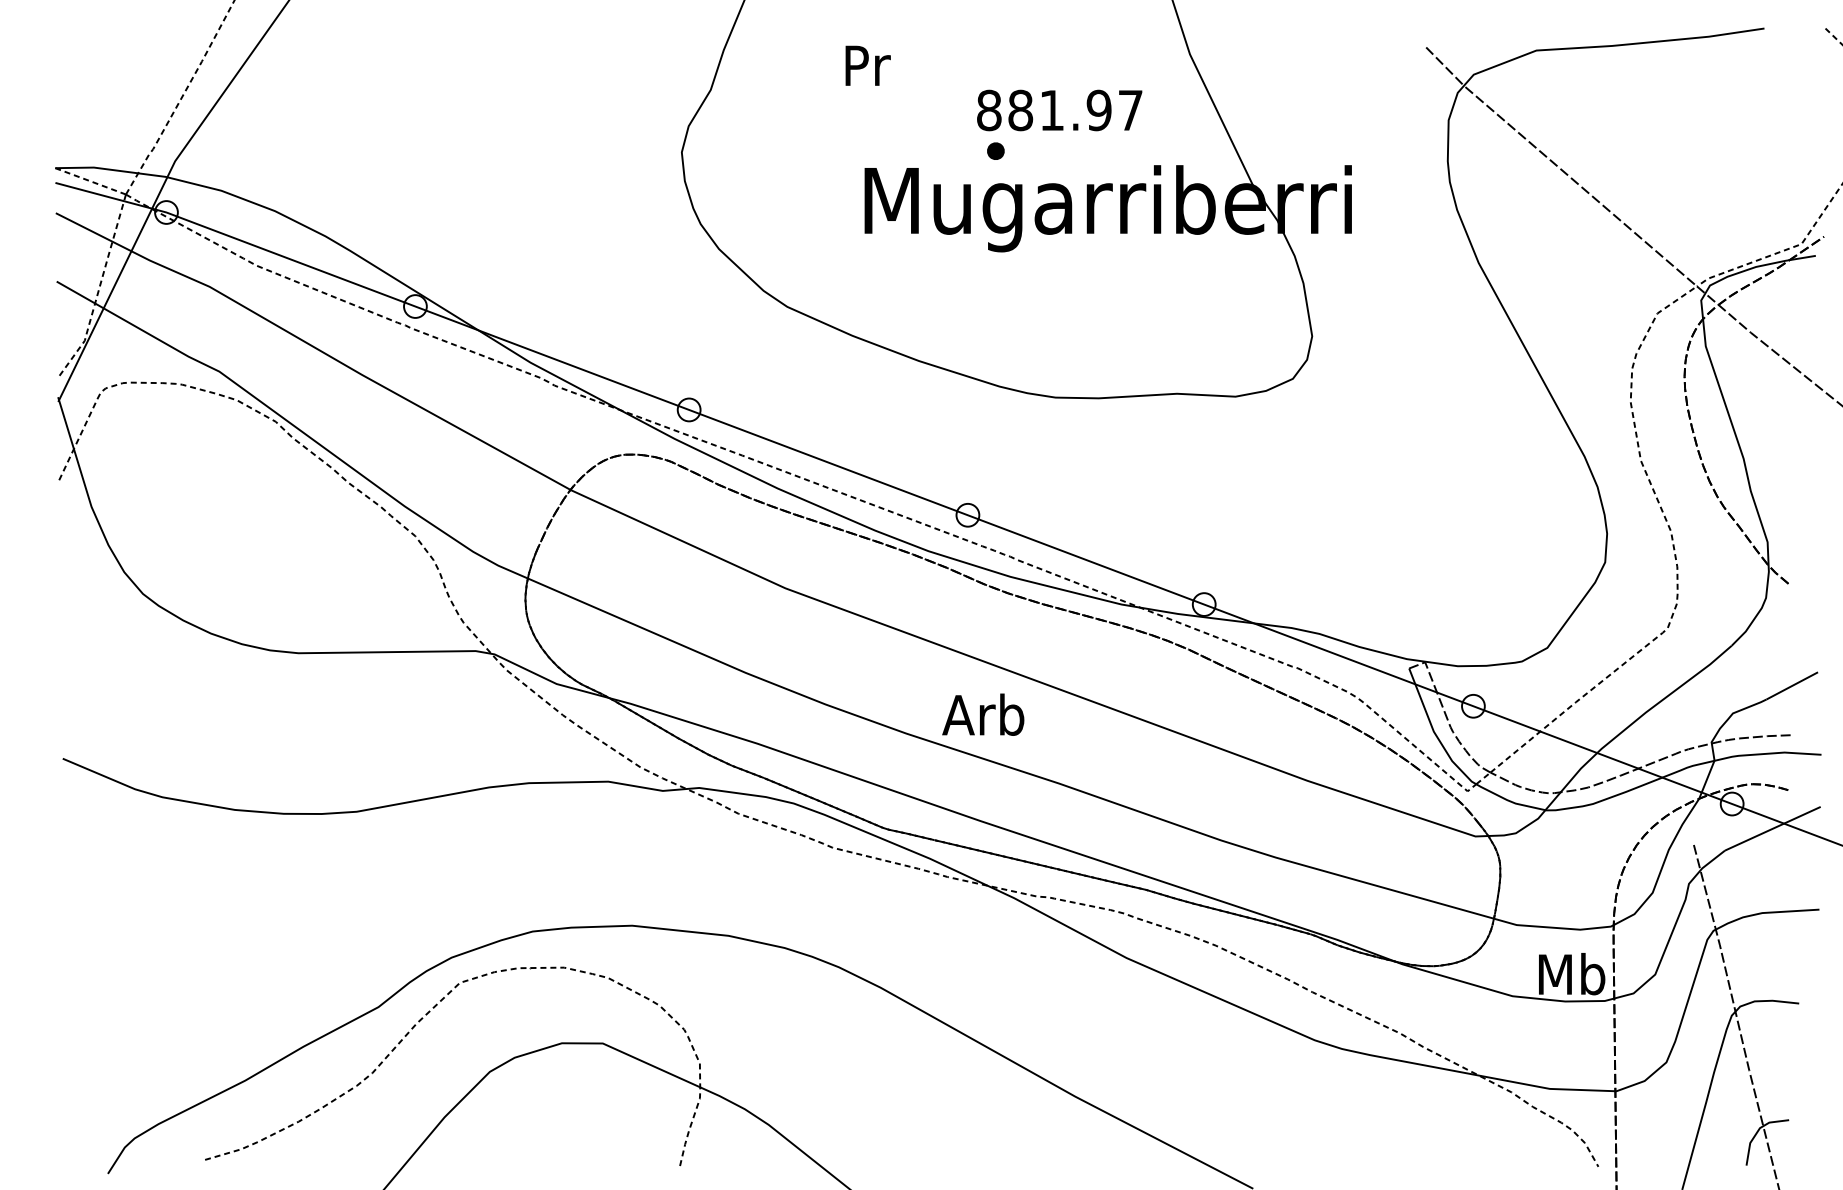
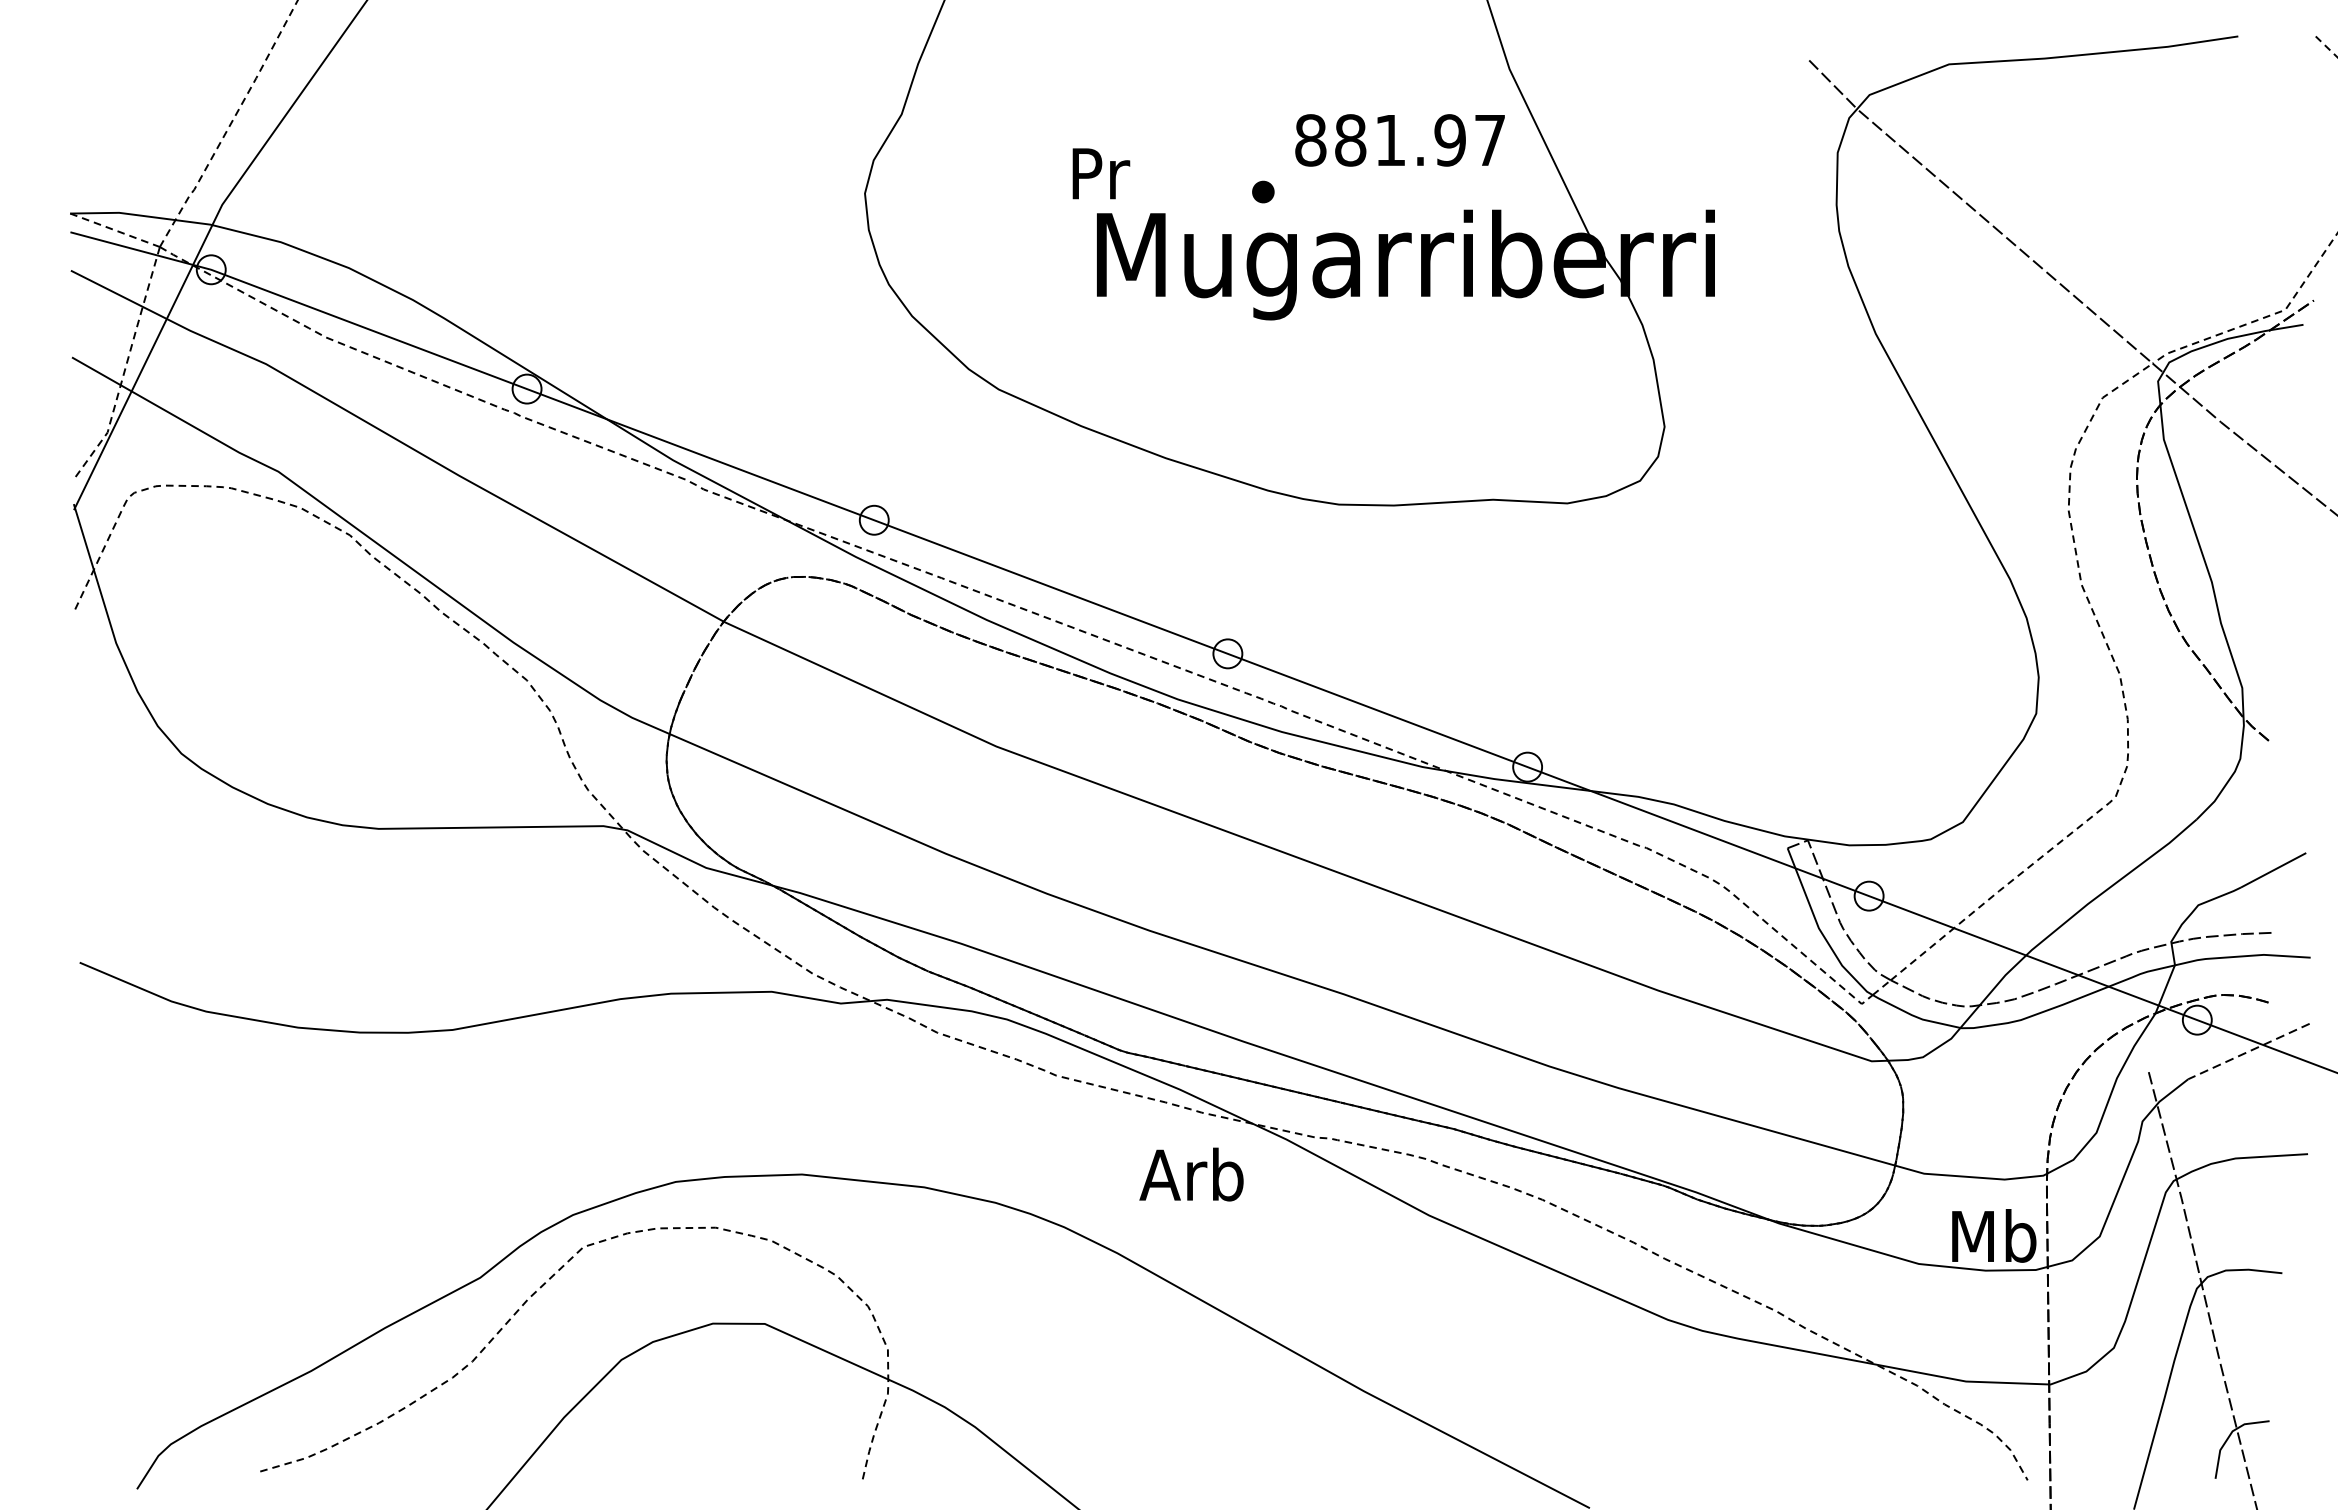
text: (867, 65) -> (1100, 173), moved
text: (1059, 110) -> (1399, 140), moved
text: (983, 714) -> (1191, 1174), moved
line: (1772, 828) -> (2248, 1051), solid -> dashed

